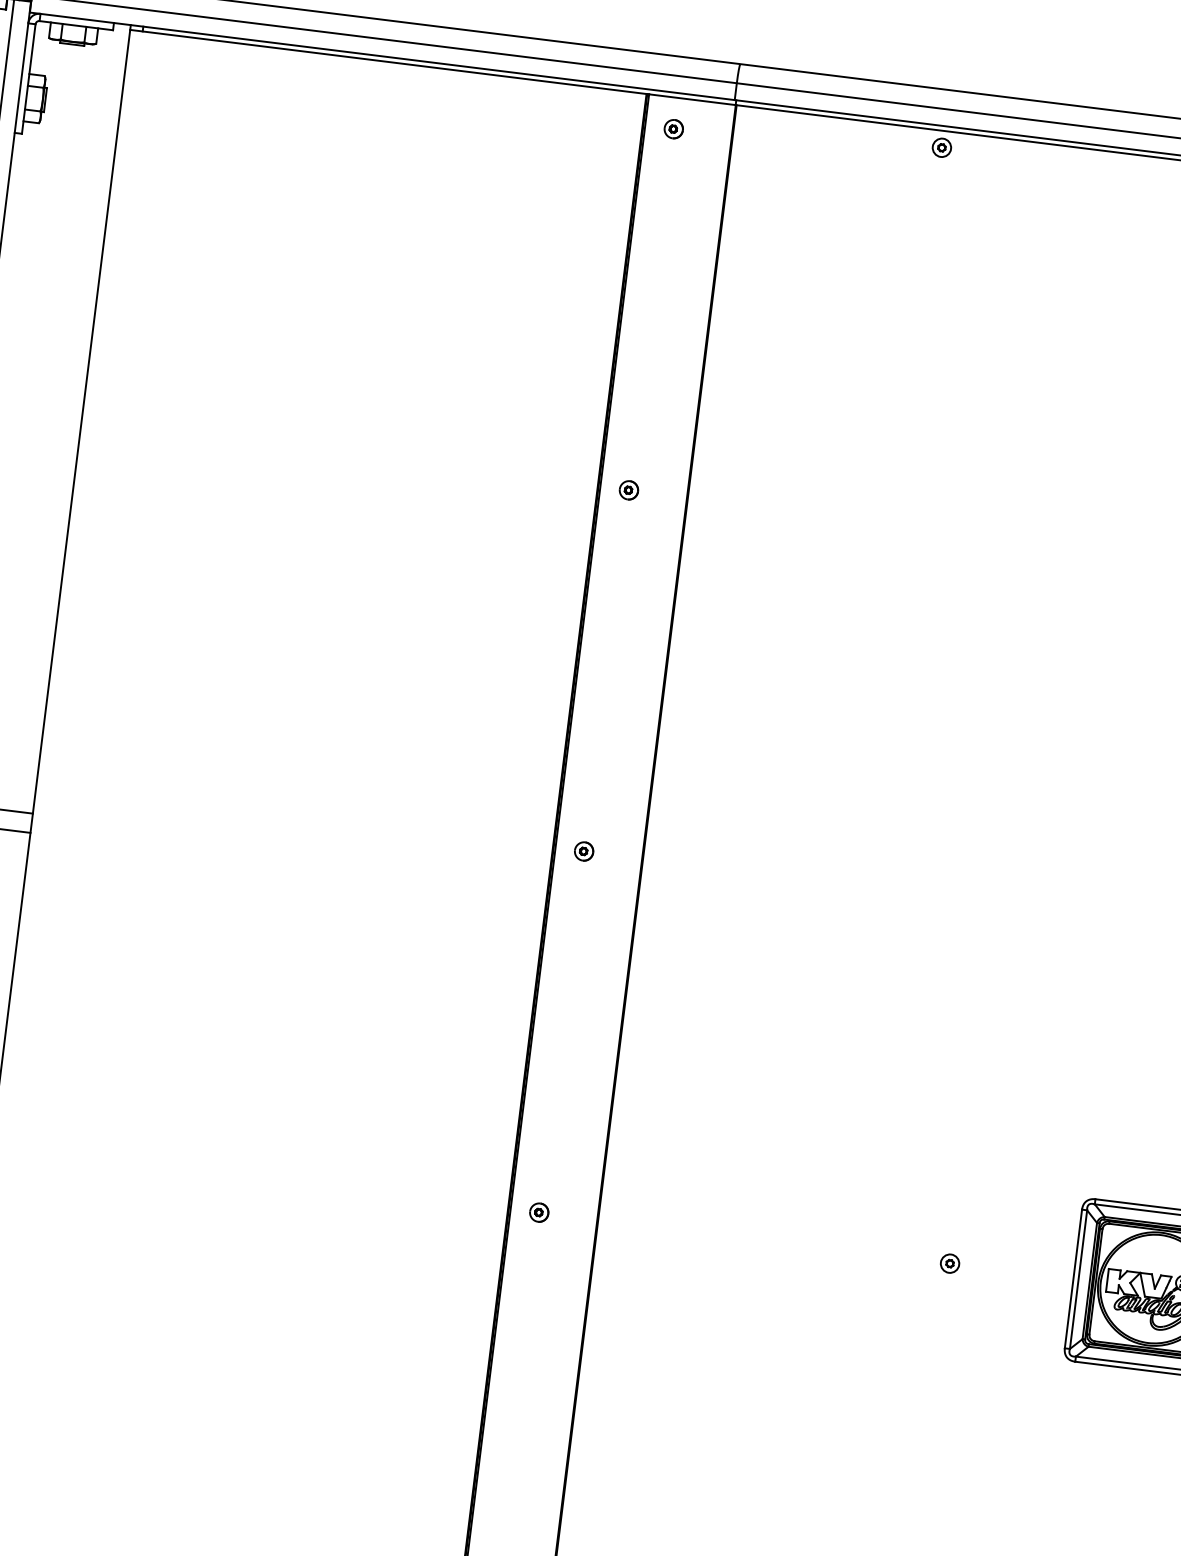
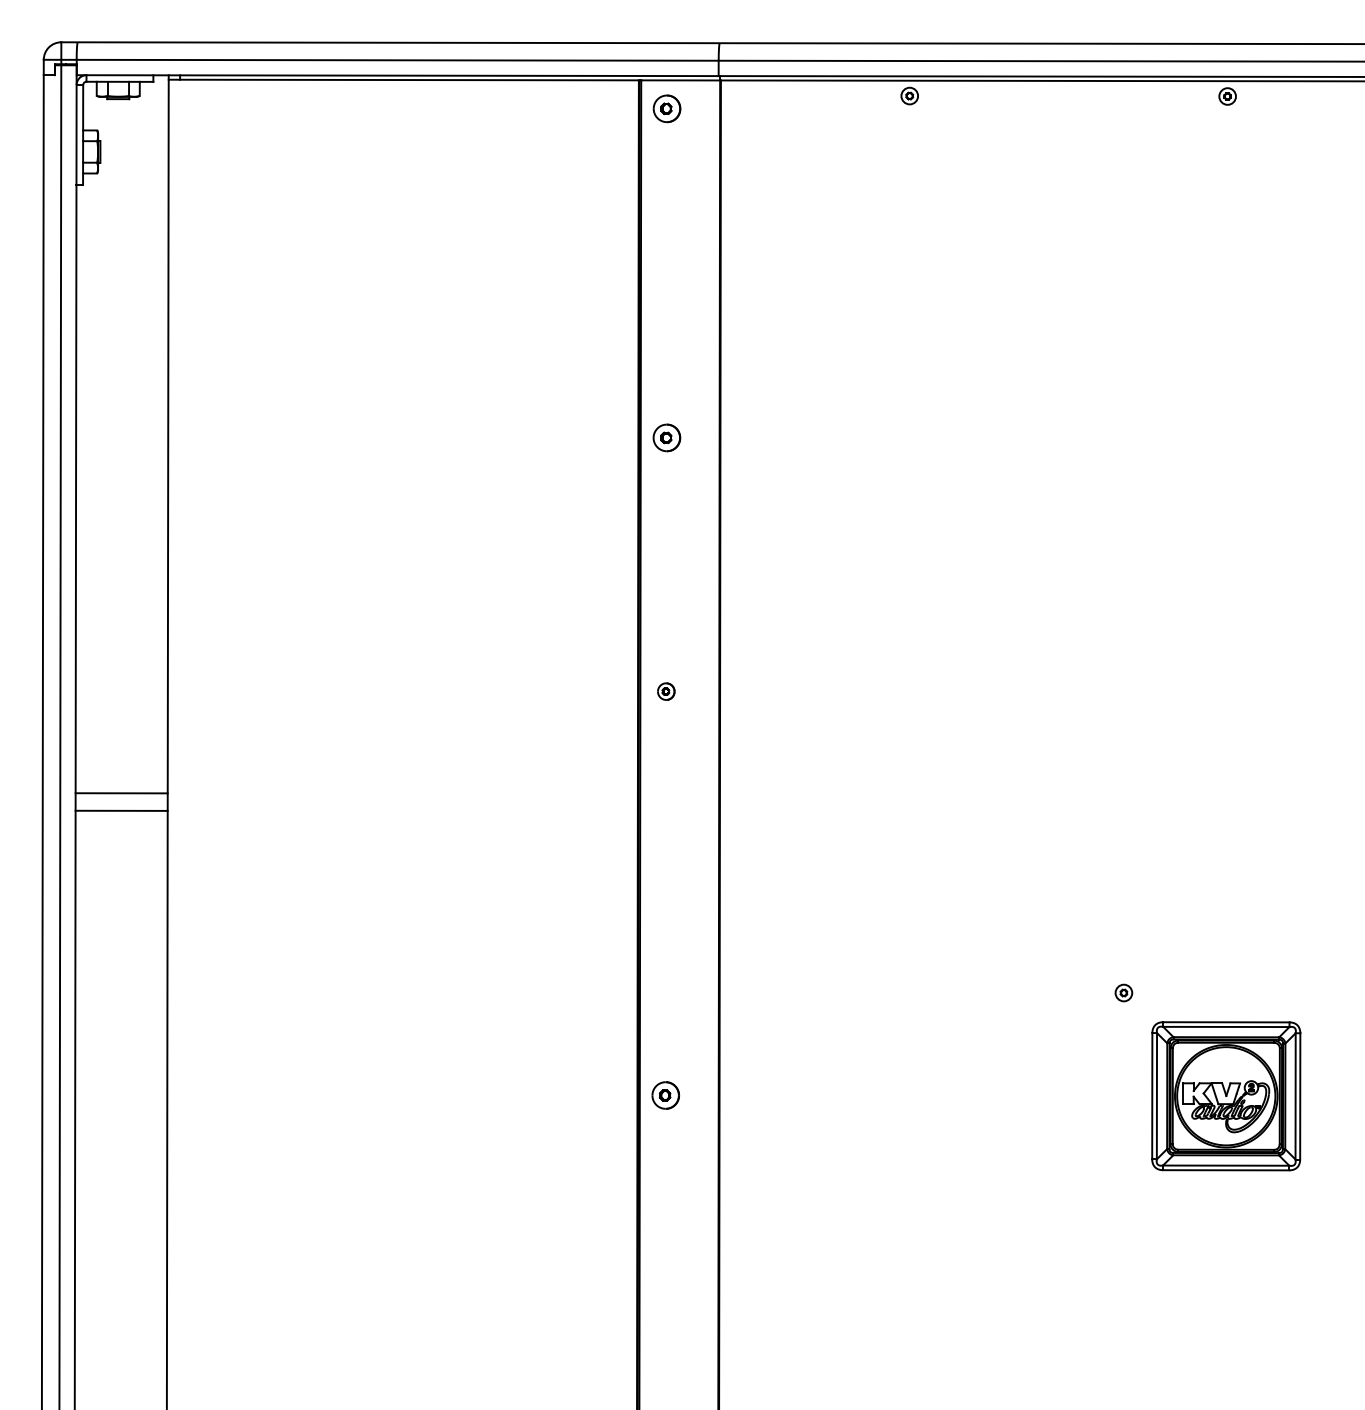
part: (674, 128) -> (667, 108), size x1.6
part: (628, 490) -> (666, 437), size x1.6
part: (584, 851) -> (666, 691), moved
part: (538, 1212) -> (665, 1095), size x1.6
part: (949, 1263) -> (1123, 992), moved

